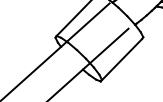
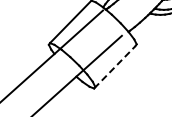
line: (121, 60) -> (114, 67), solid -> dashed

